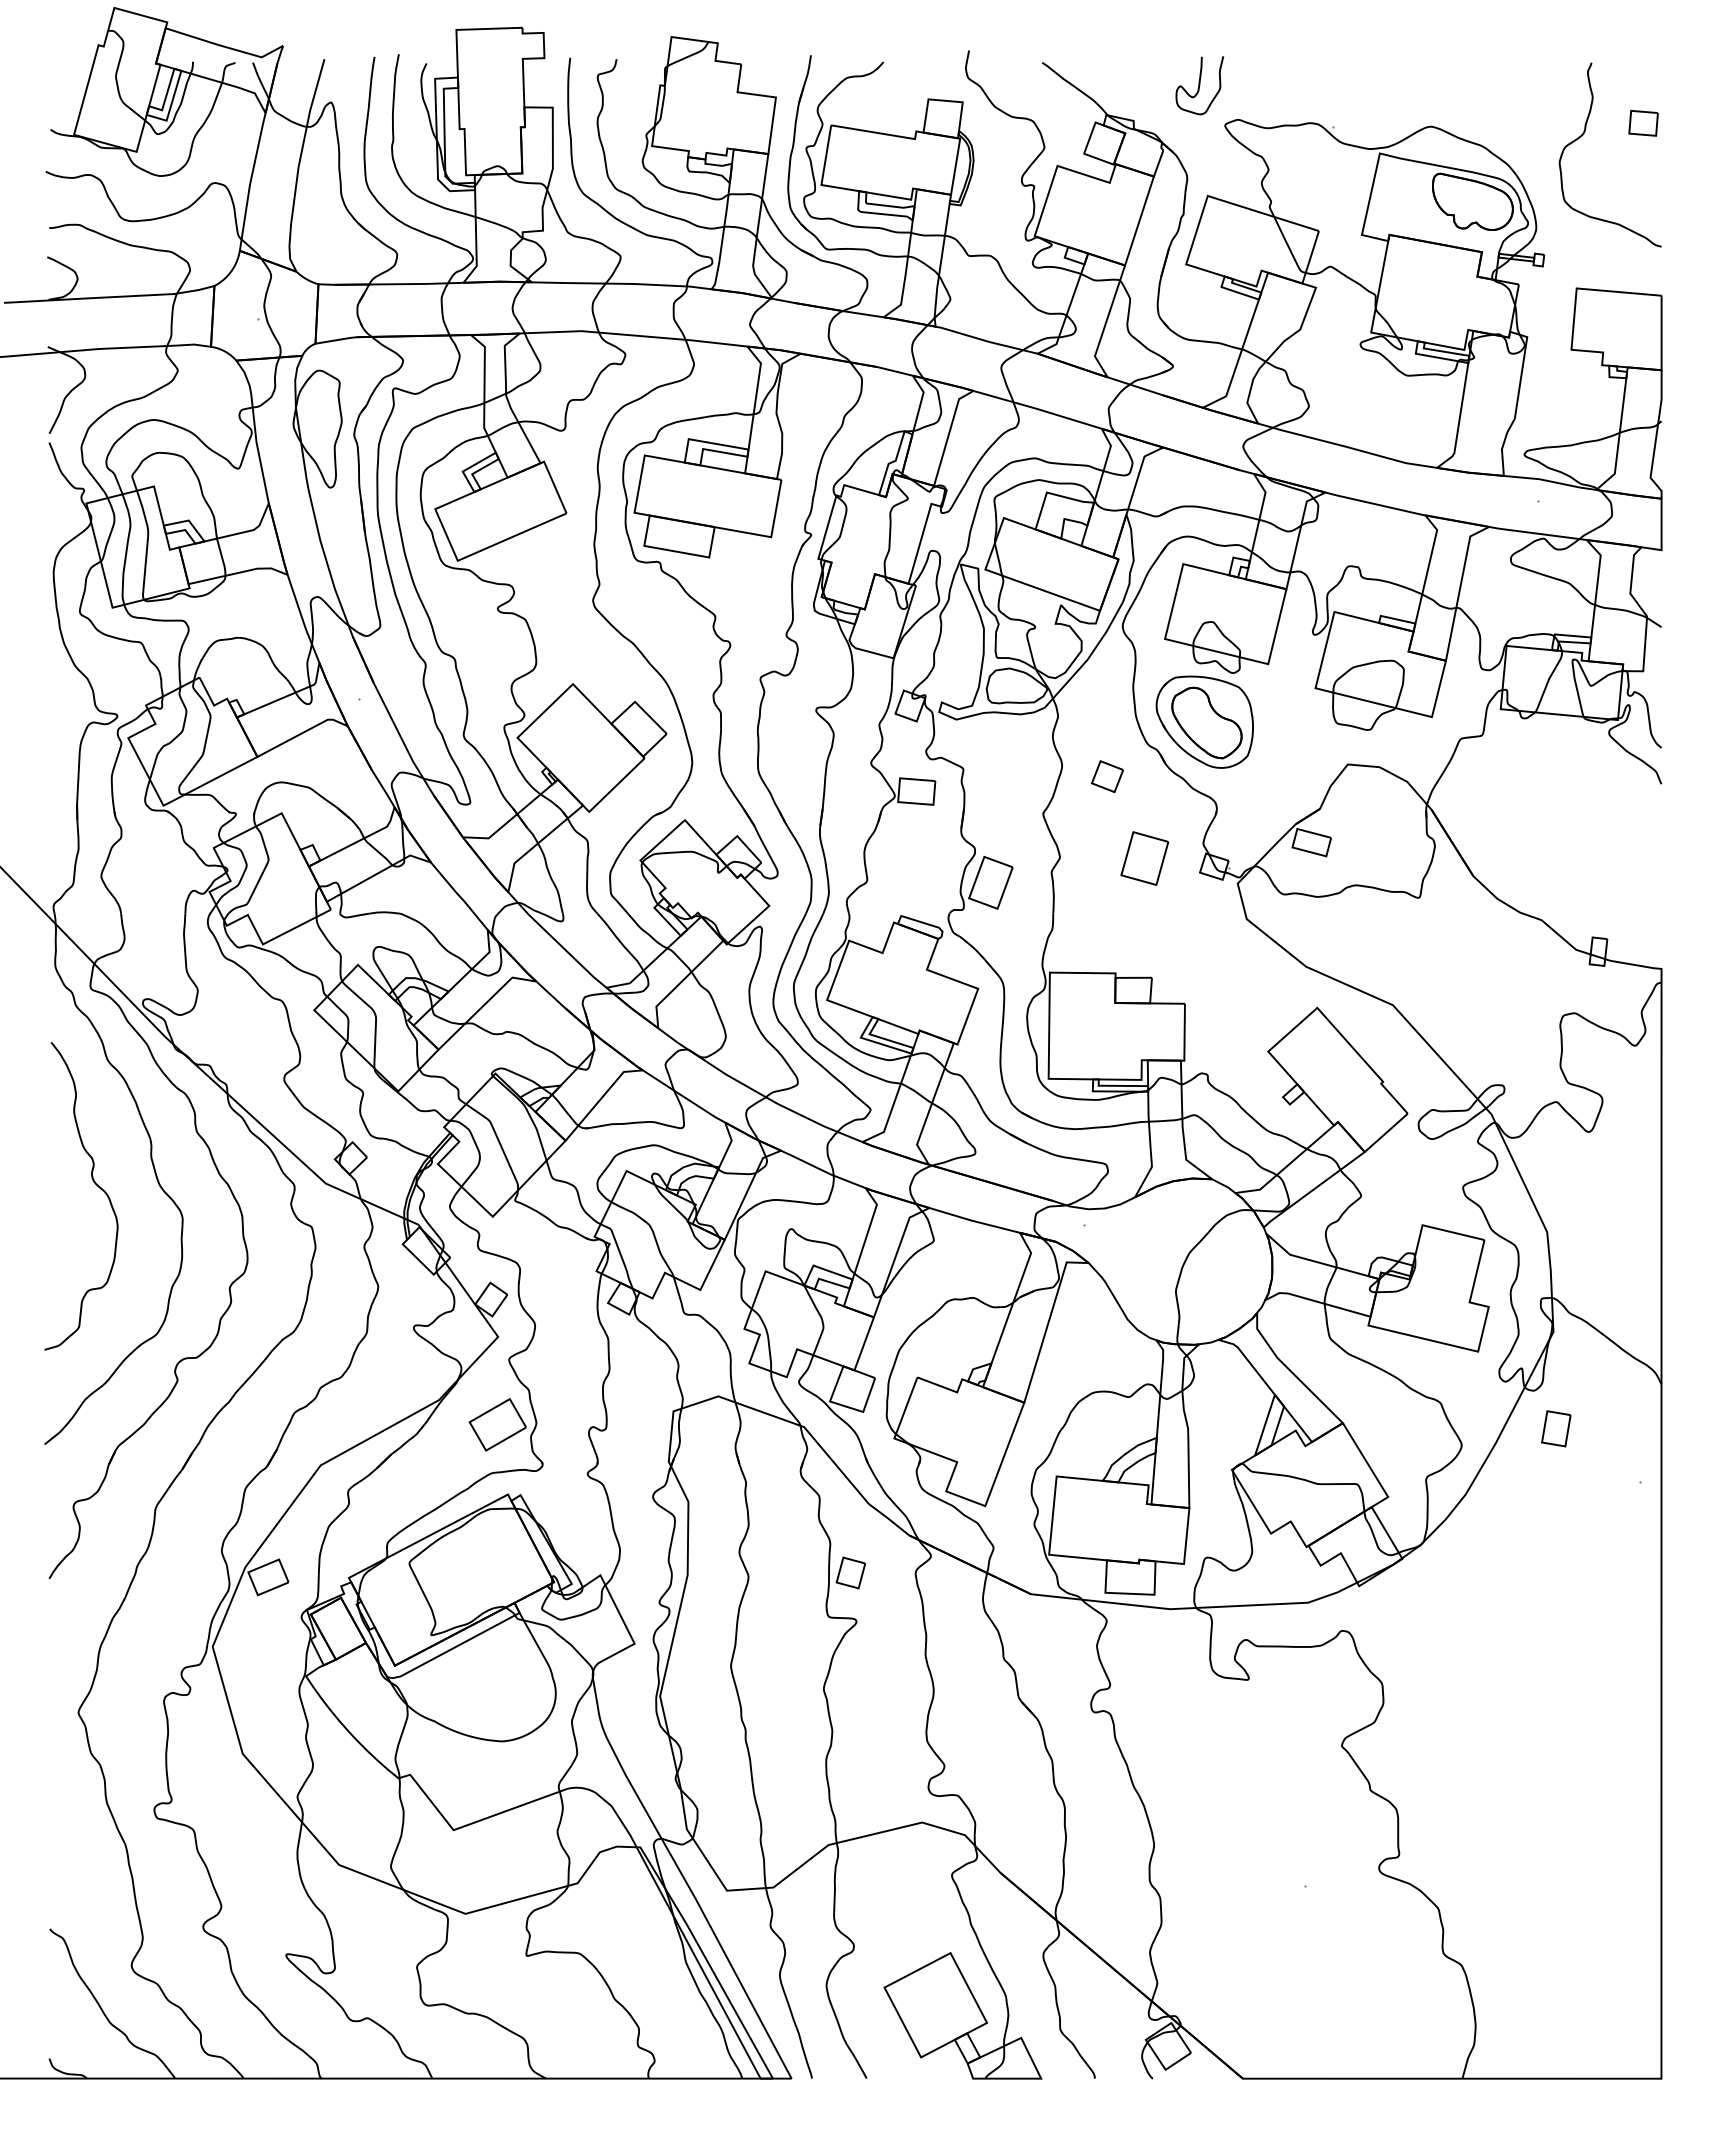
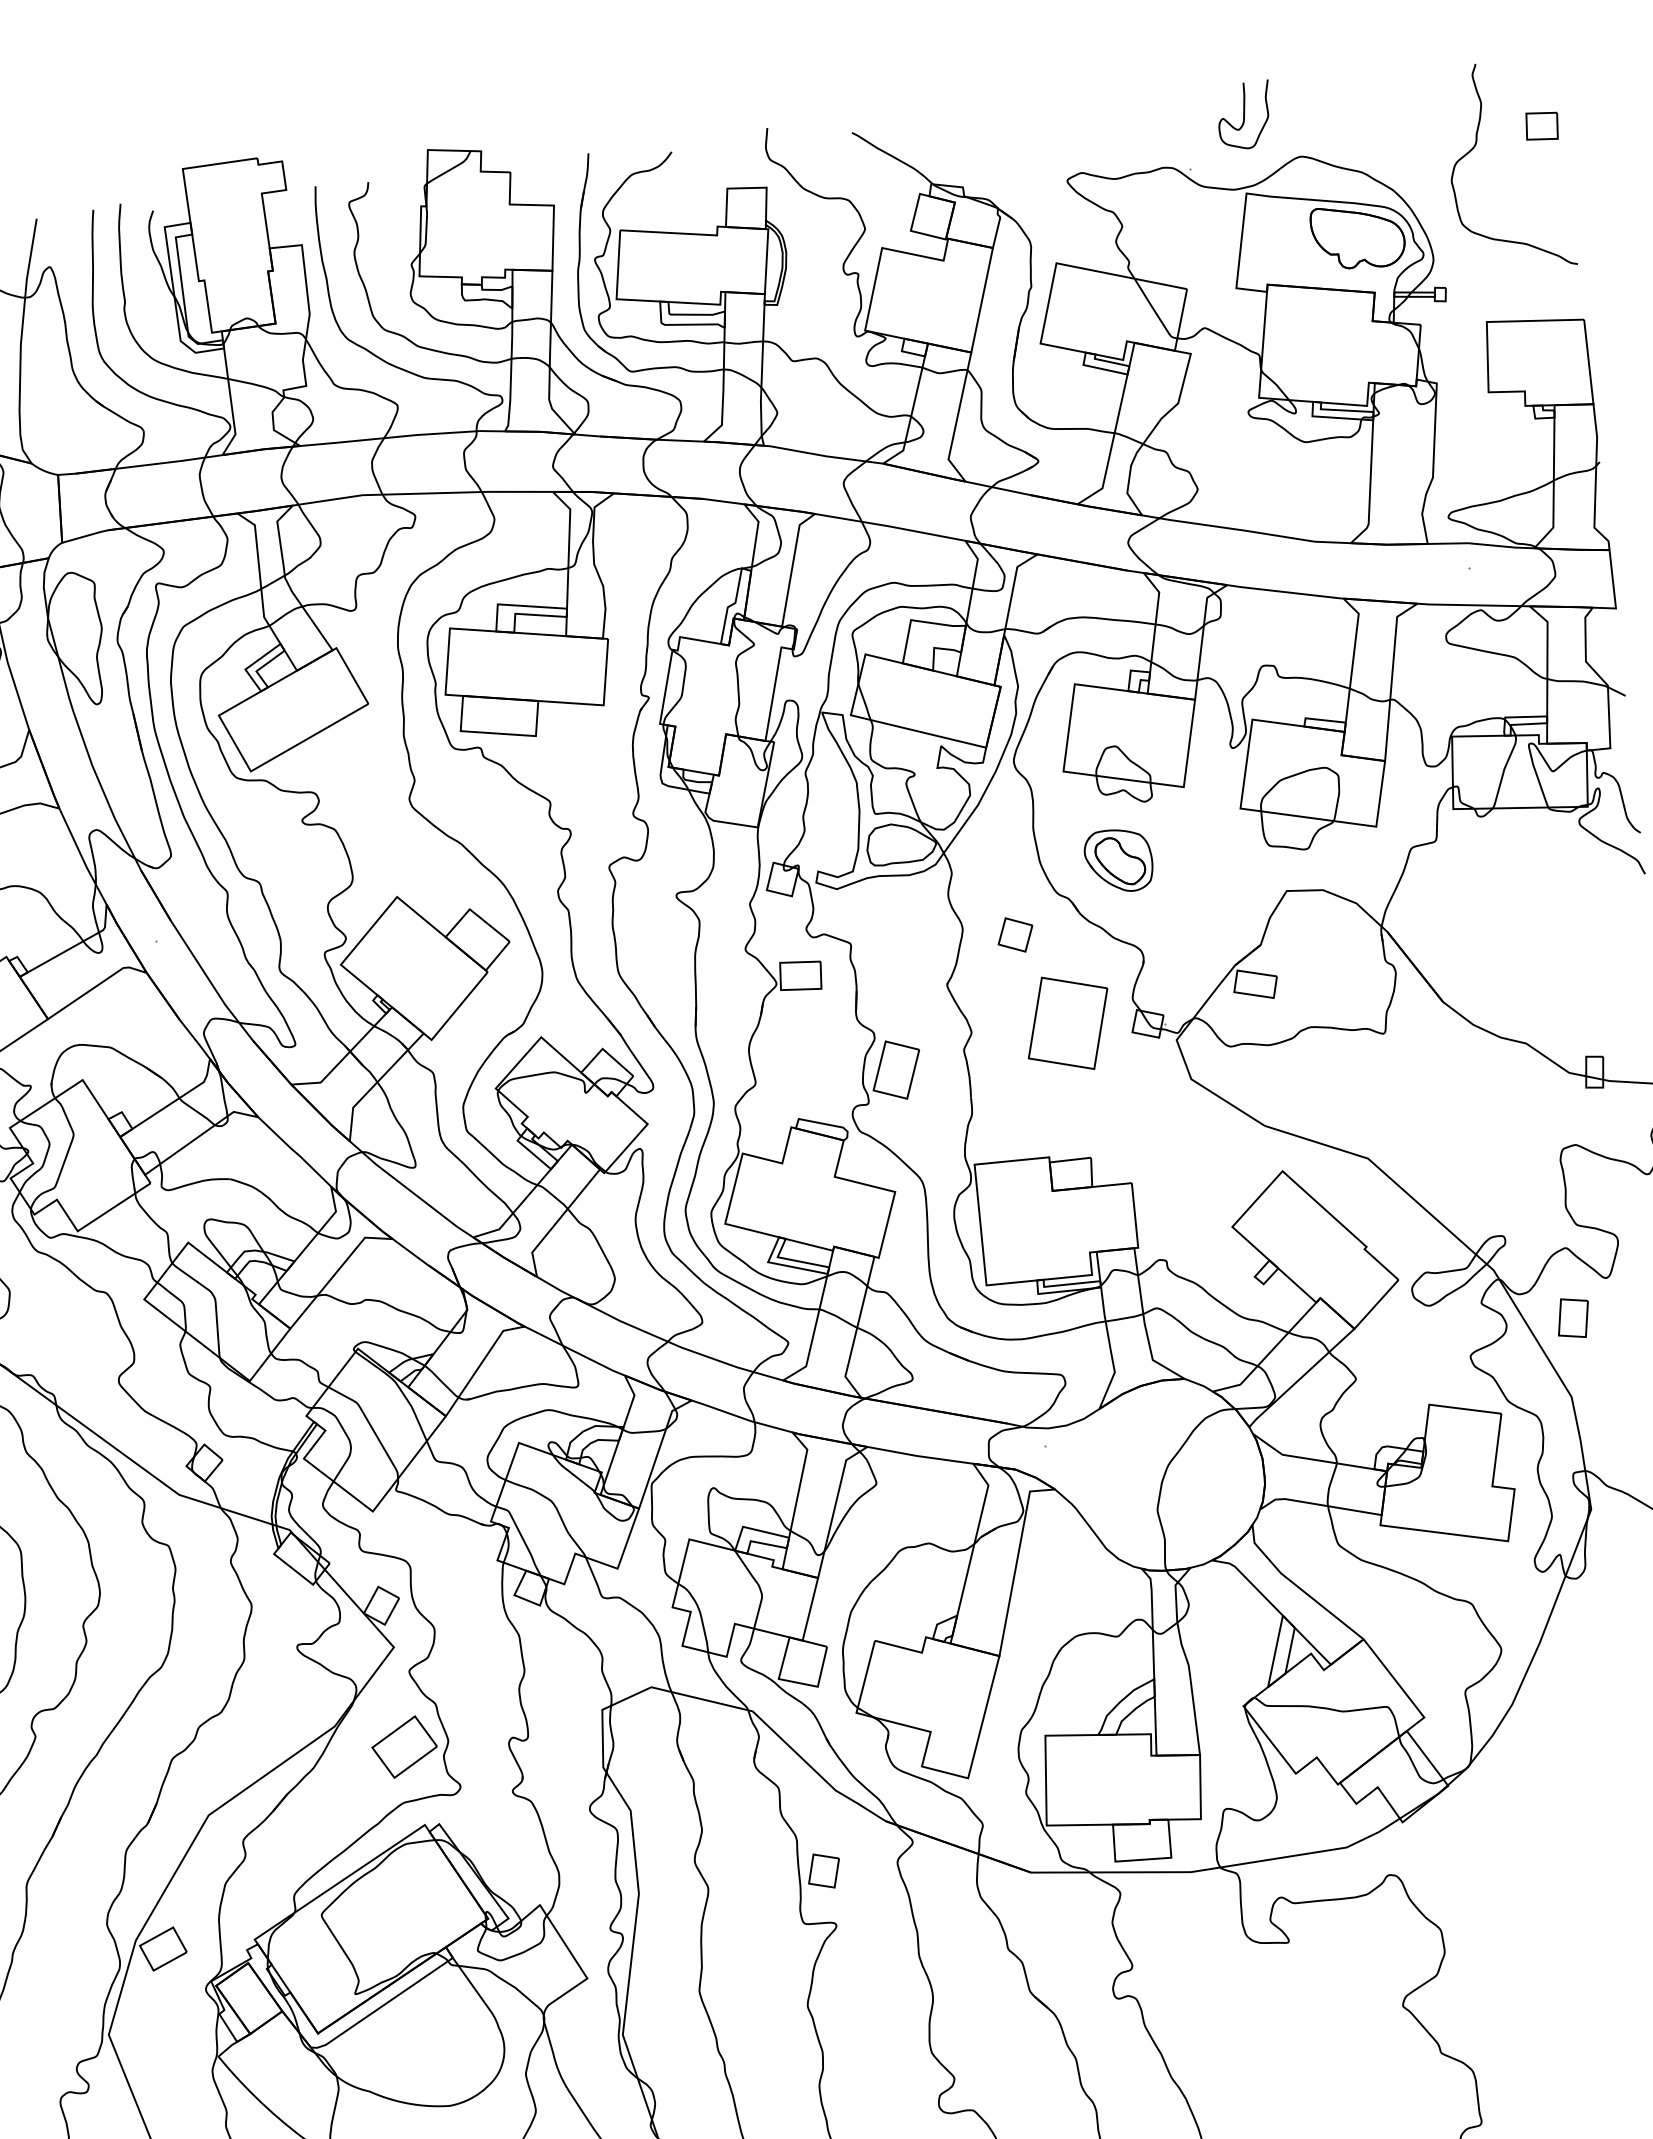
curve: (1199, 85) -> (1244, 115), moved
part: (1204, 721) -> (1118, 860), size x0.6
part: (1144, 858) -> (1067, 1023), size x1.6
part: (1556, 1428) -> (1573, 1317), moved

